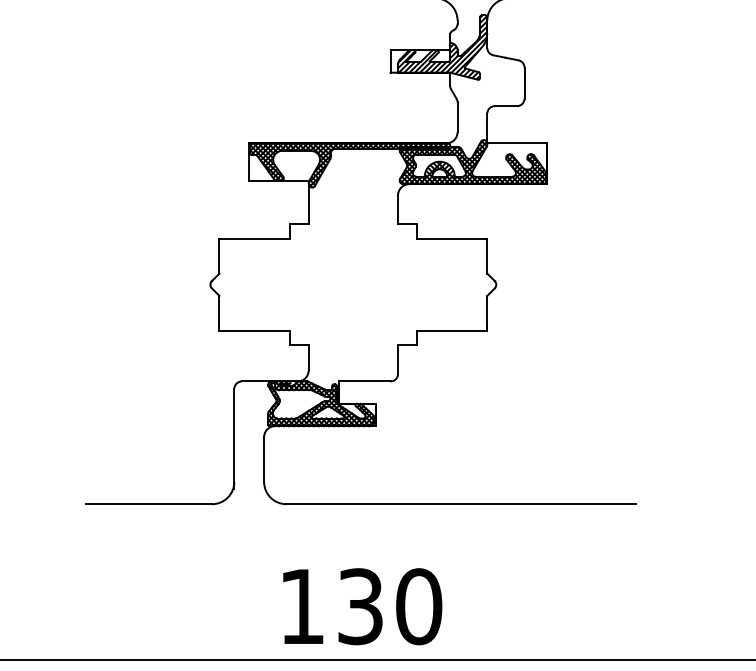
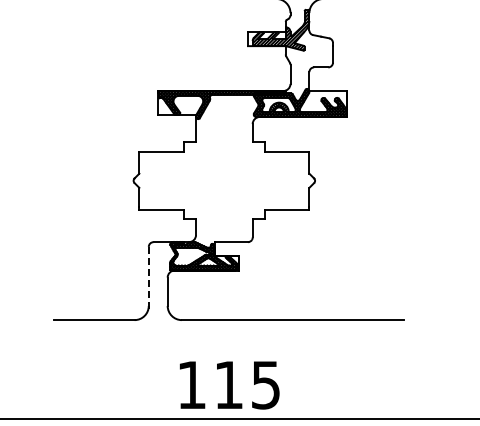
line: (233, 438) -> (148, 278), solid -> dashed
text: (389, 605) -> (247, 384), 130 -> 115

